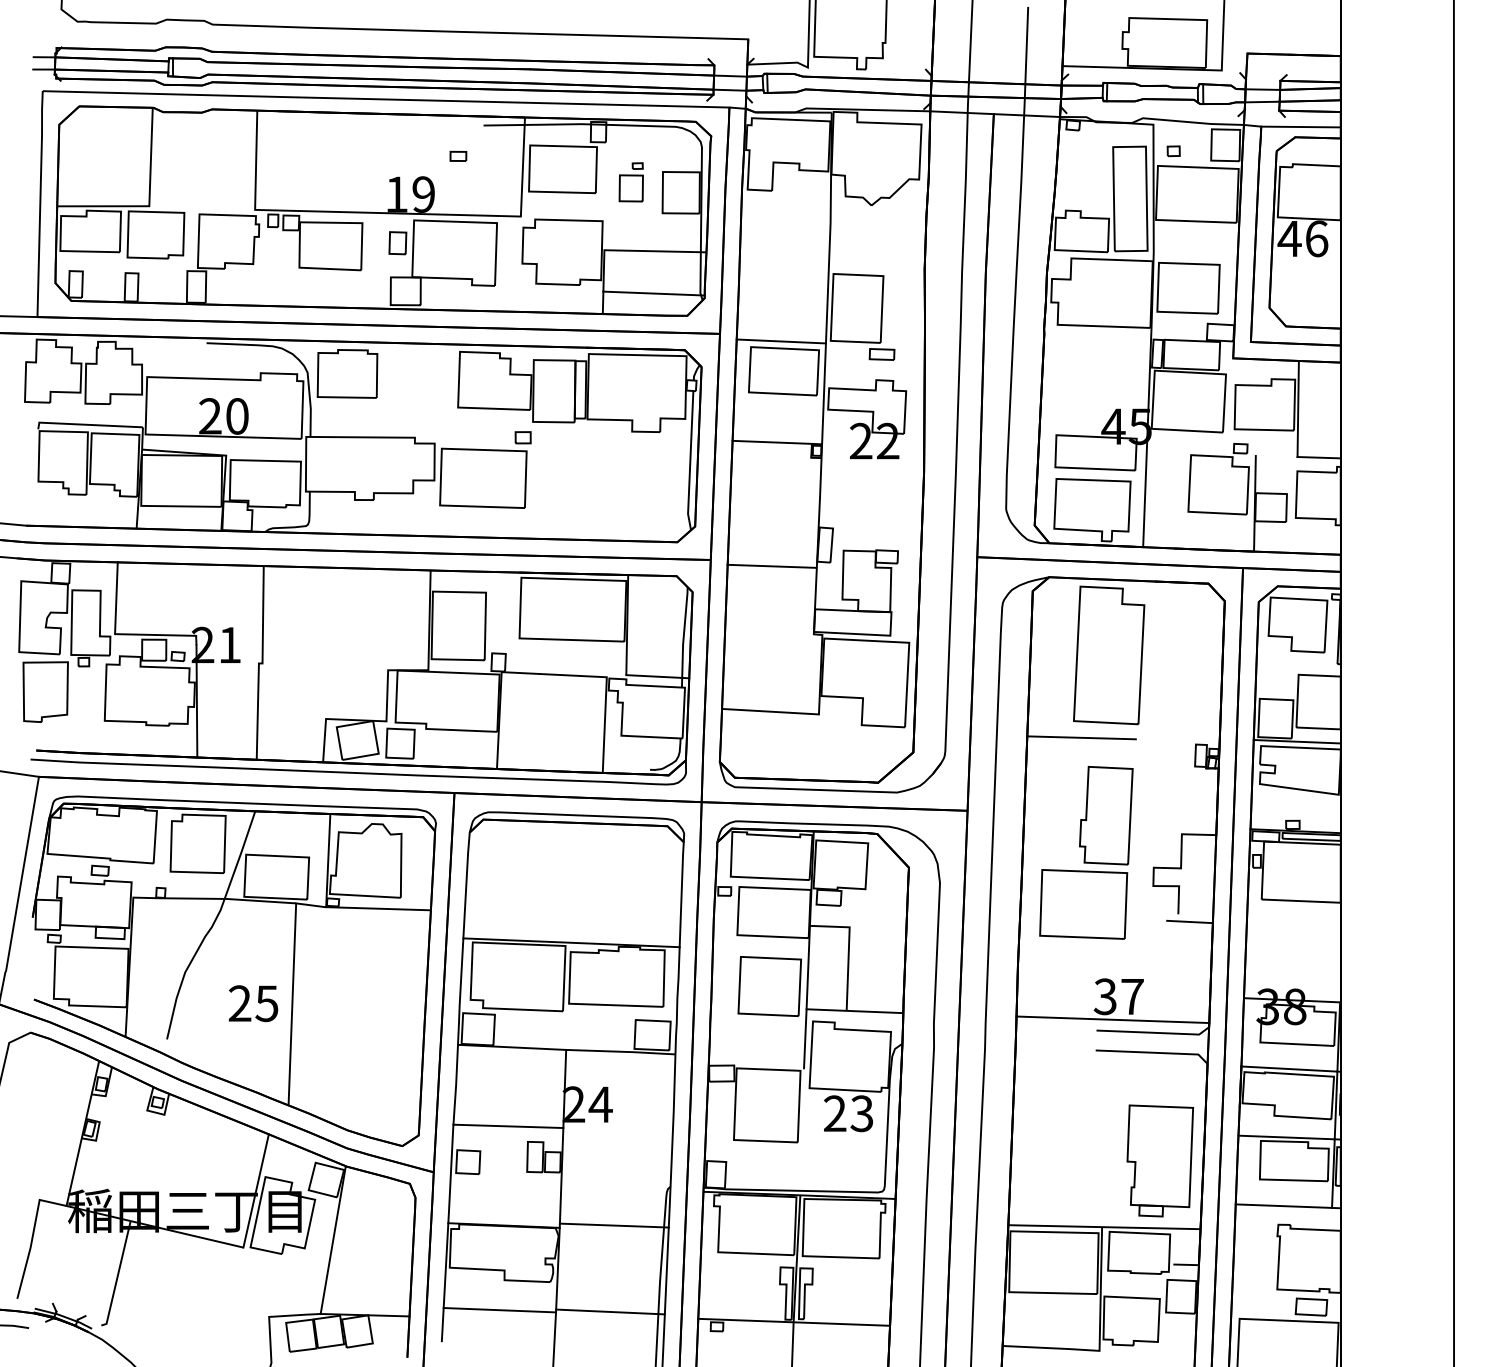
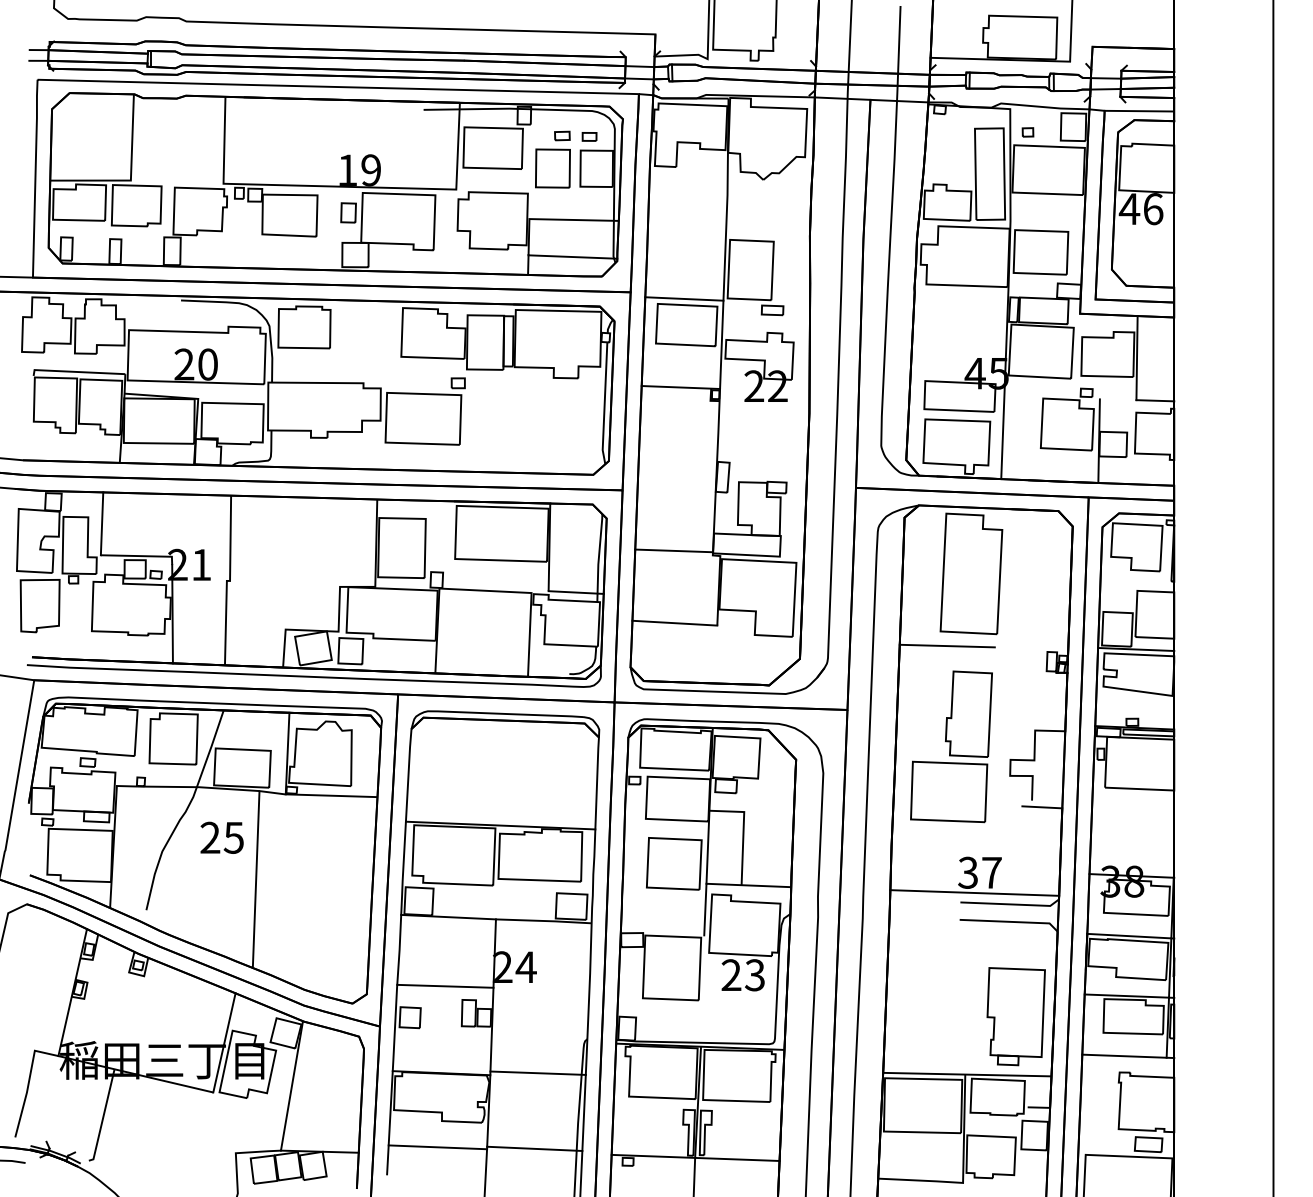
part: (458, 155) -> (589, 136), moved
part: (630, 182) -> (552, 159), size x1.67
line: (771, 565) -> (673, 550), moved
text: (252, 1003) -> (221, 837), moved

